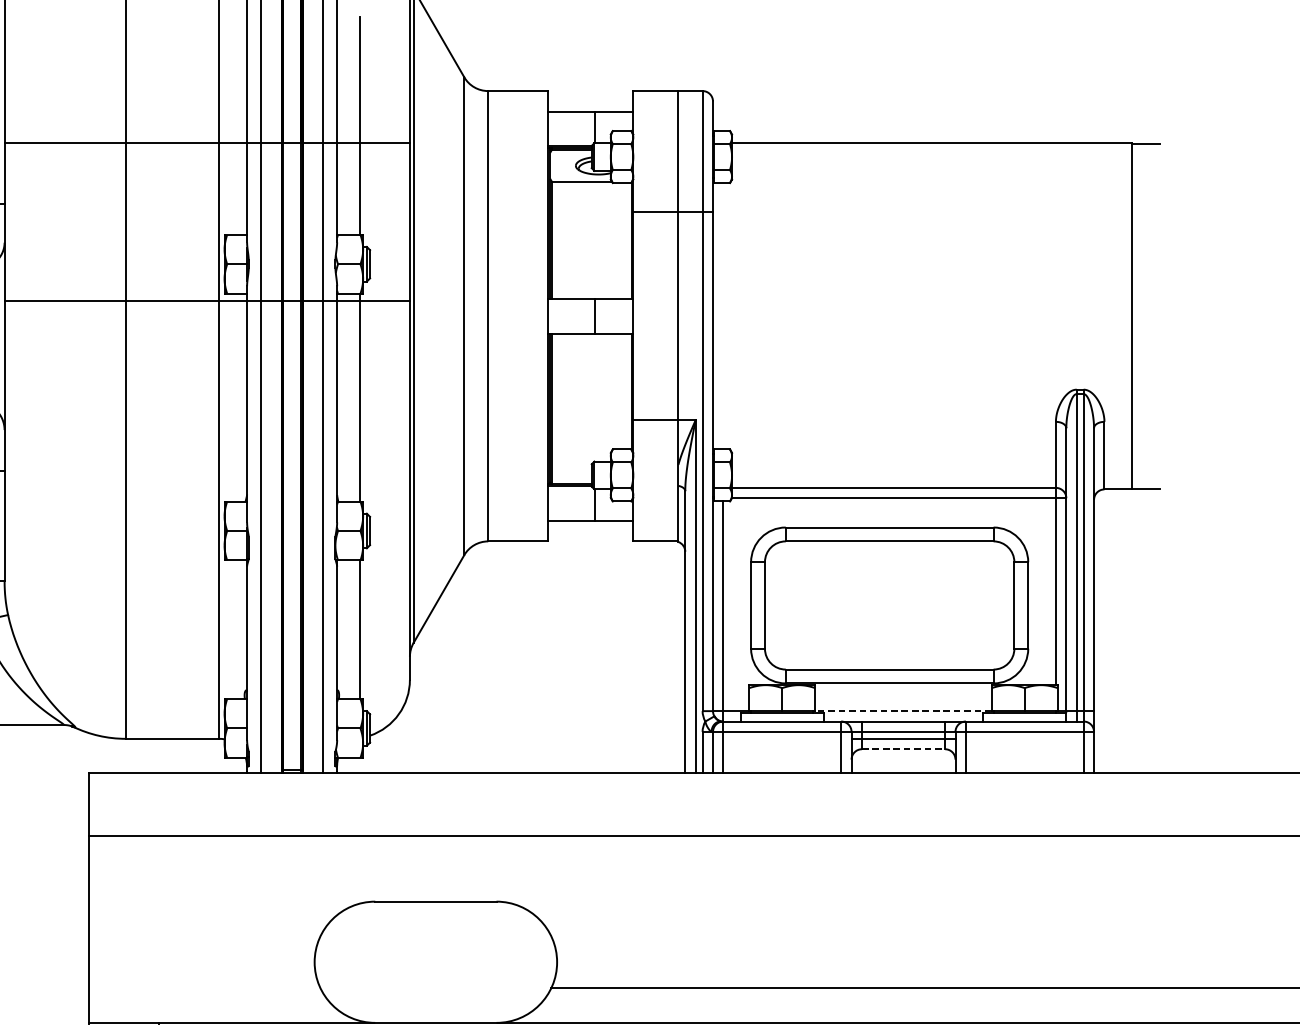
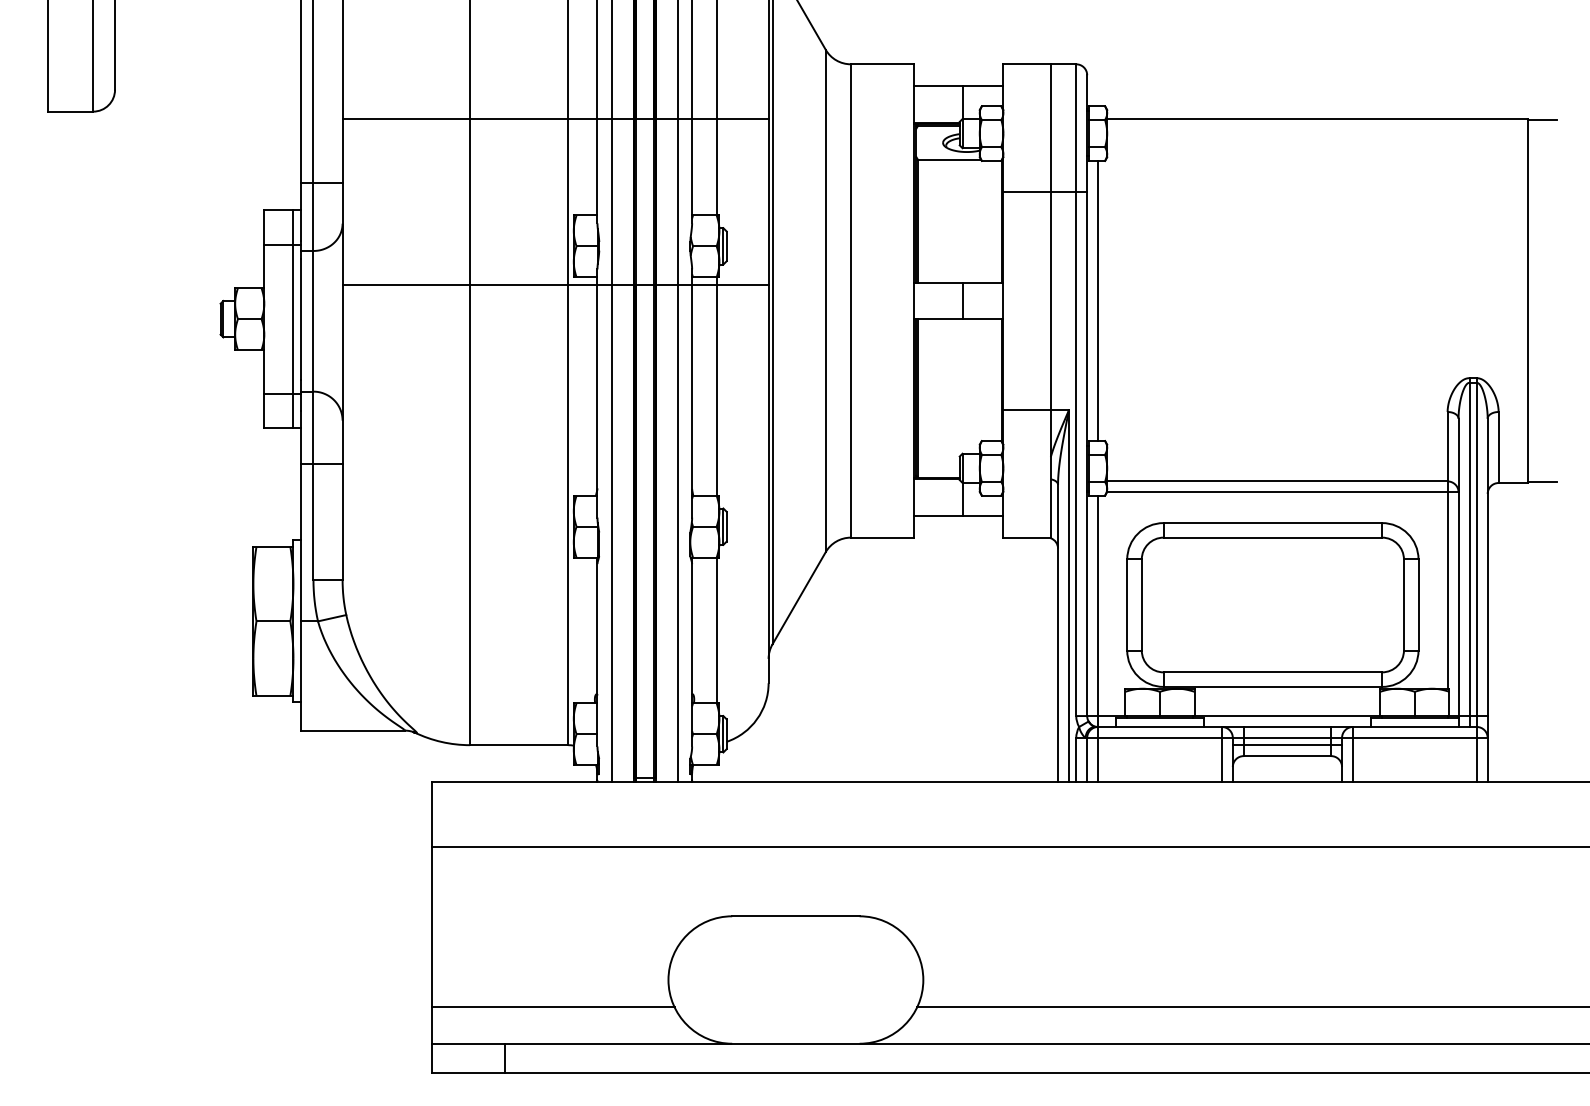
line: (723, 315) -> (1098, 300), added
line: (903, 711) -> (1287, 716), dashed -> solid
line: (903, 749) -> (1287, 756), dashed -> solid
line: (204, 988) -> (552, 1007), added

